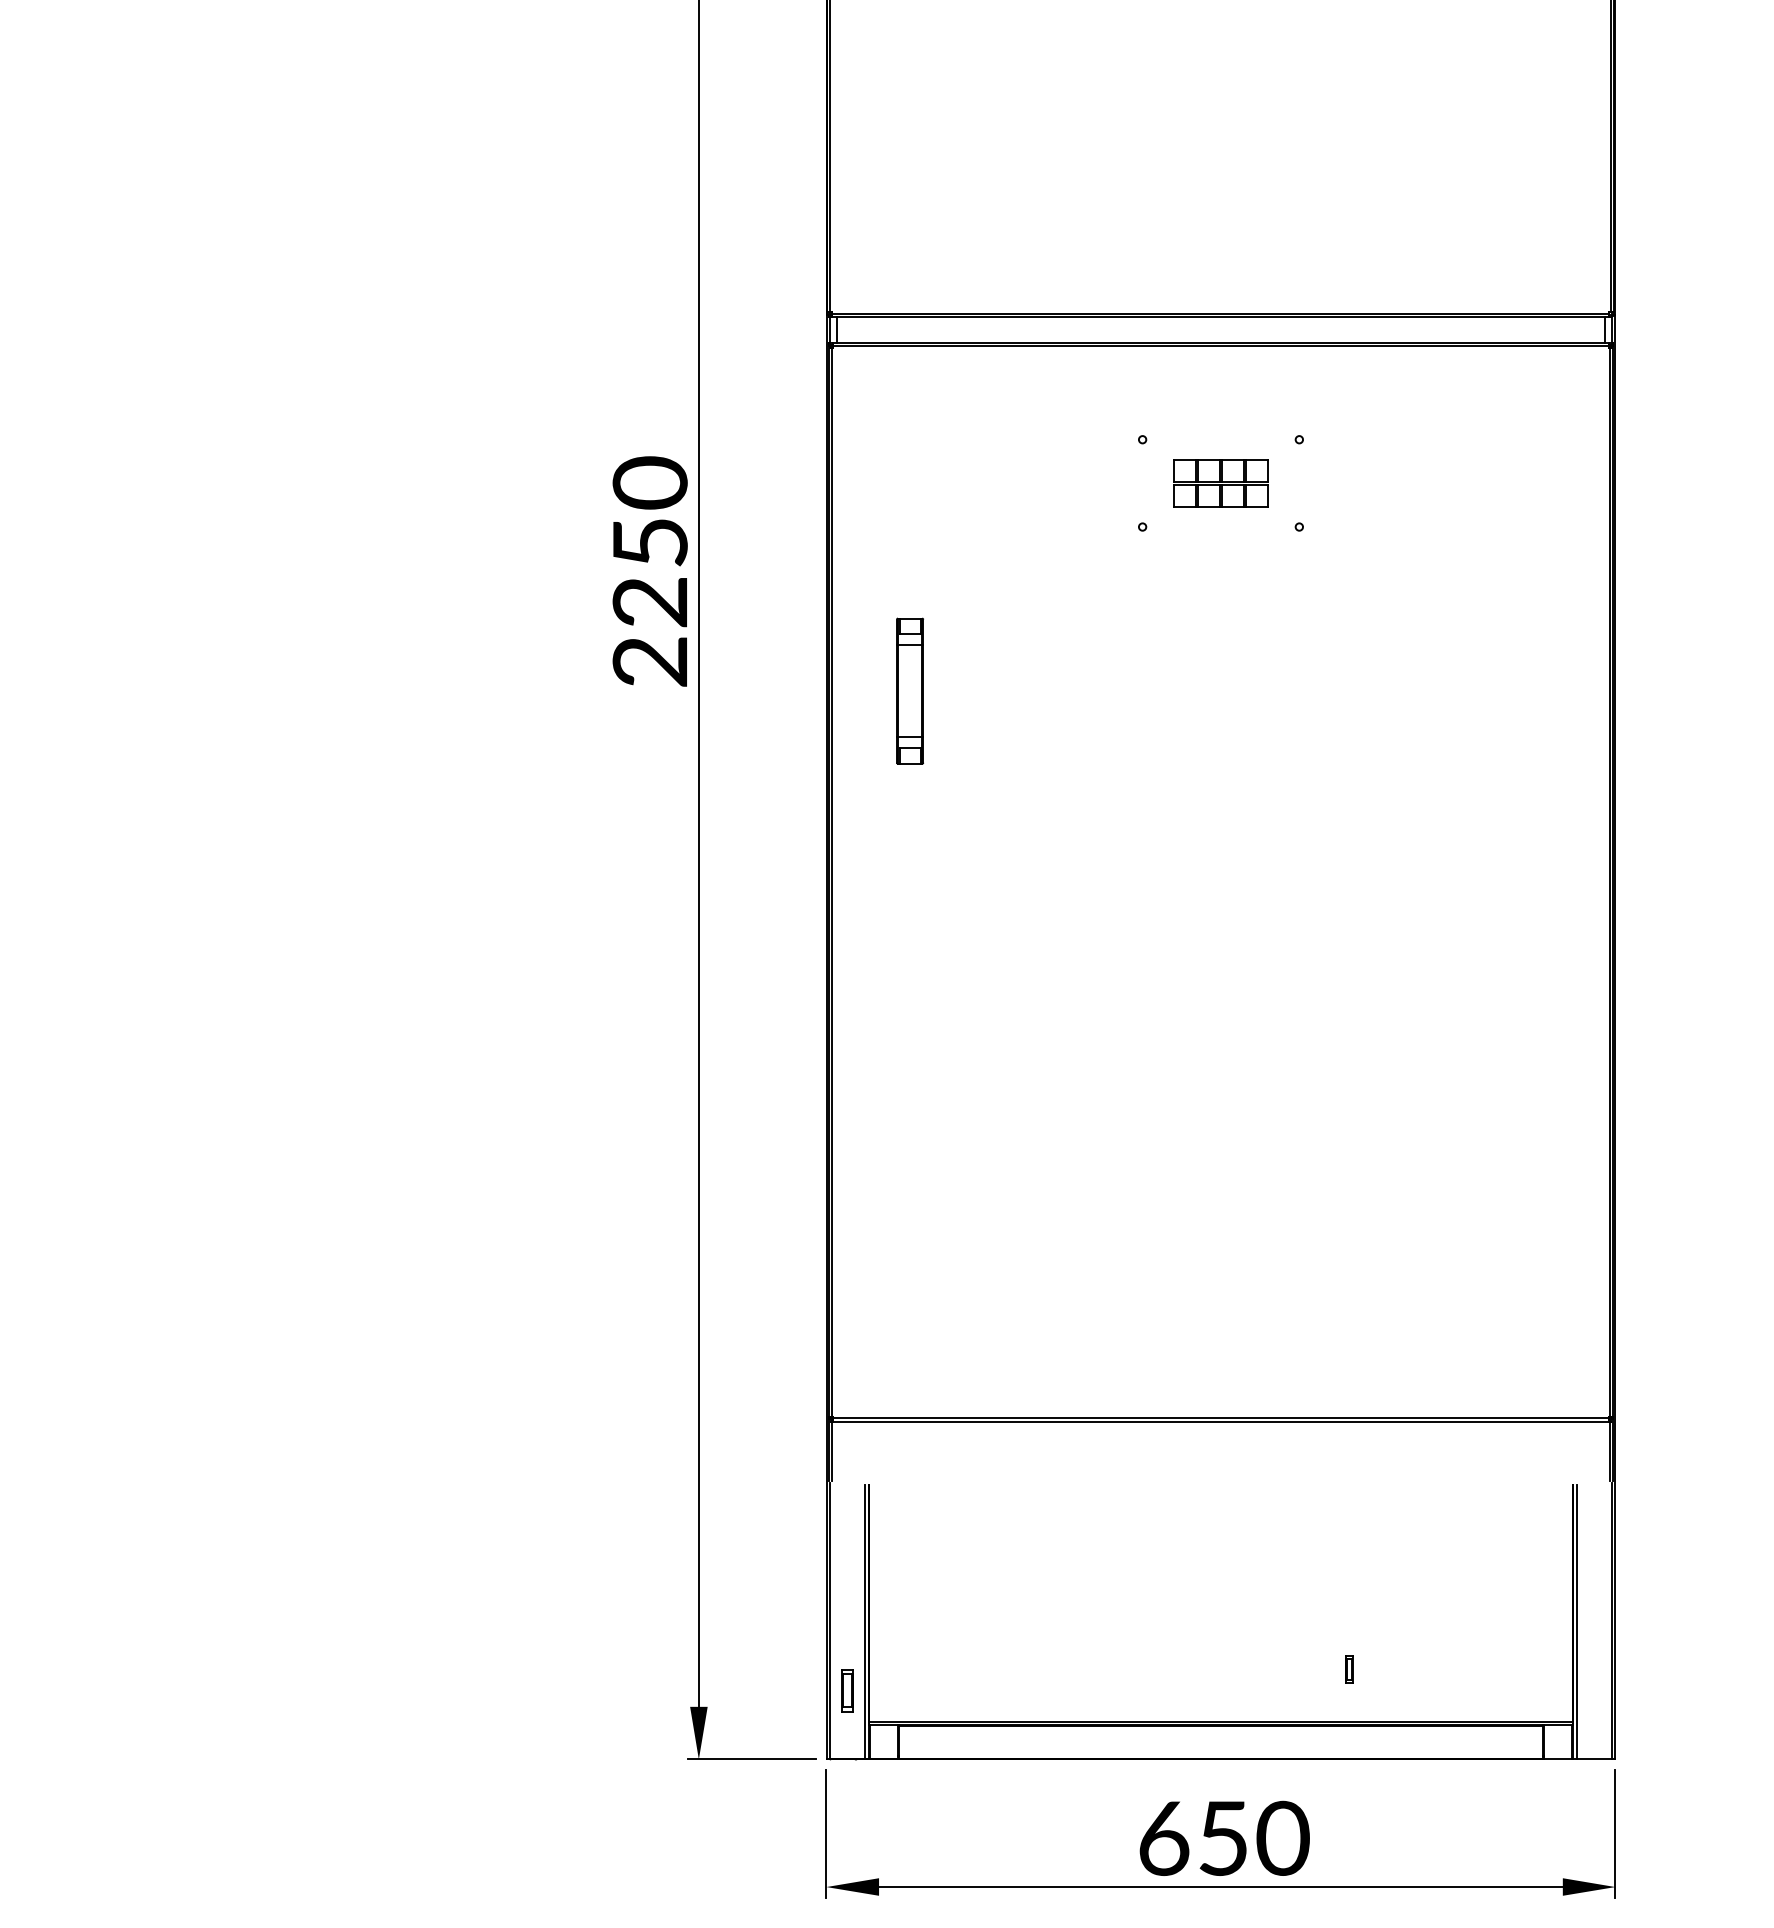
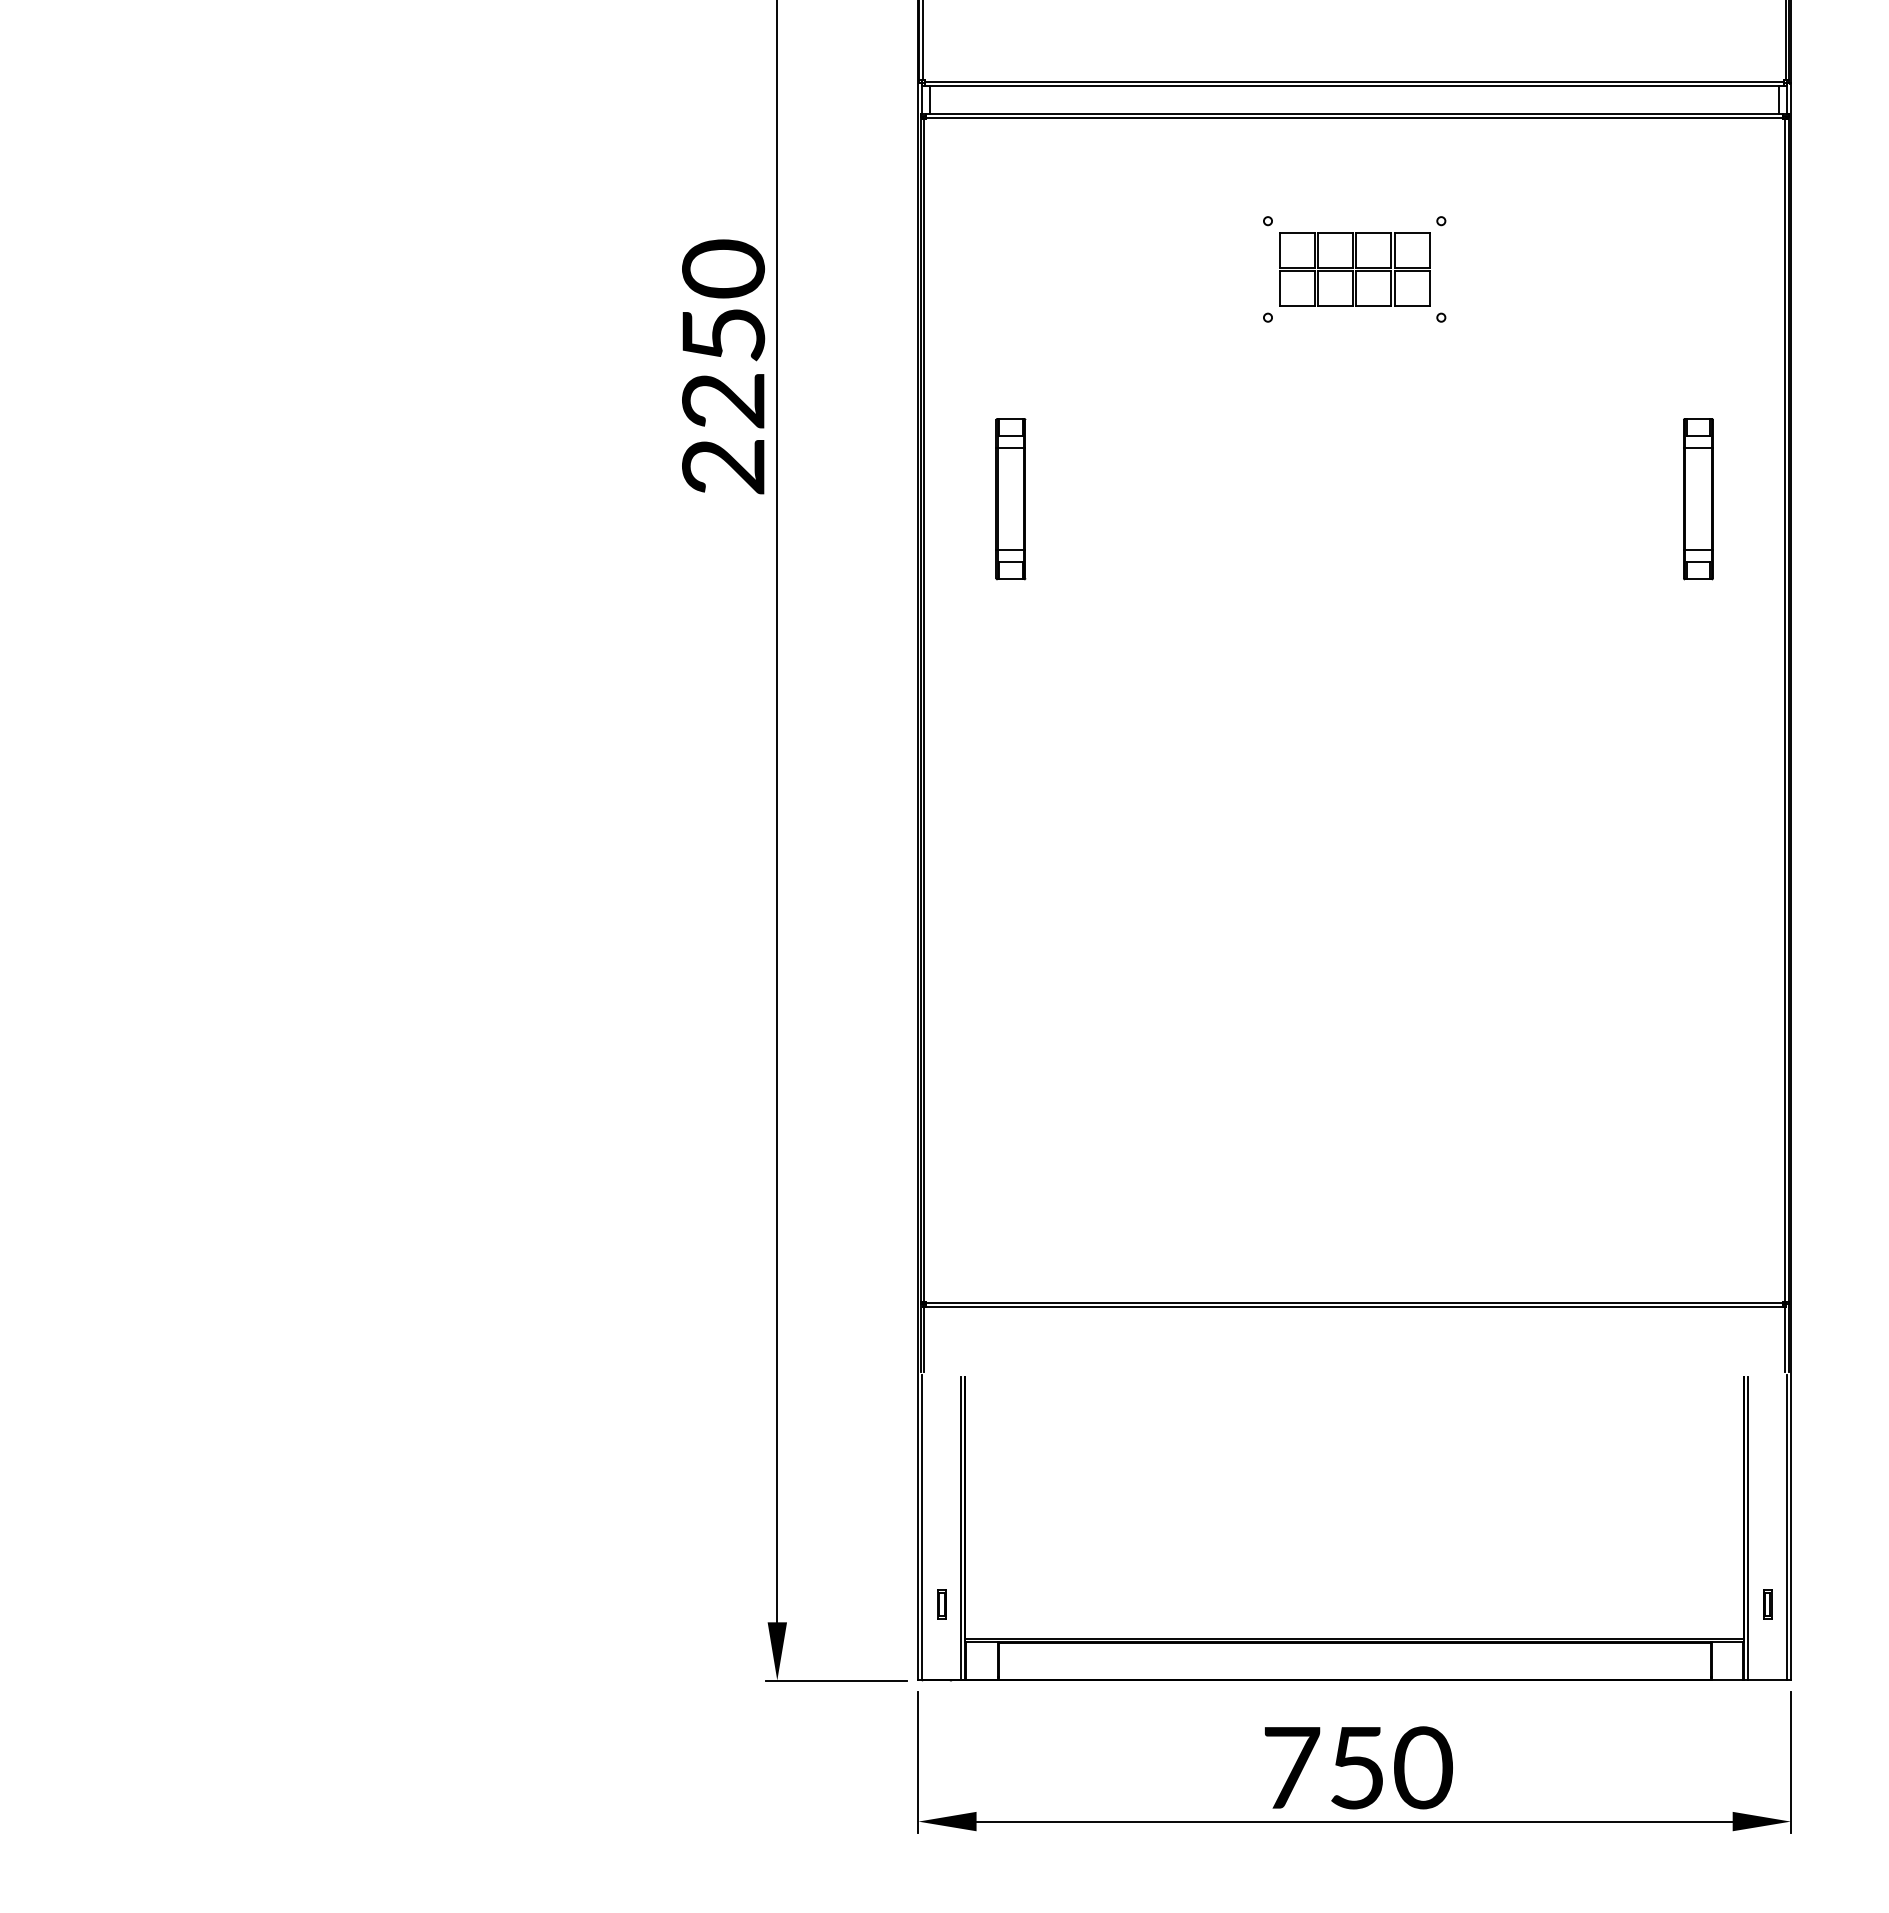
part: (1220, 483) -> (1354, 269), size x1.43
part: (1531, 690) -> (1698, 498), added
part: (1349, 1669) -> (1767, 1604), moved
part: (847, 1690) -> (941, 1604), size x0.62
text: (1164, 1838) -> (1292, 1767), 650 -> 750

